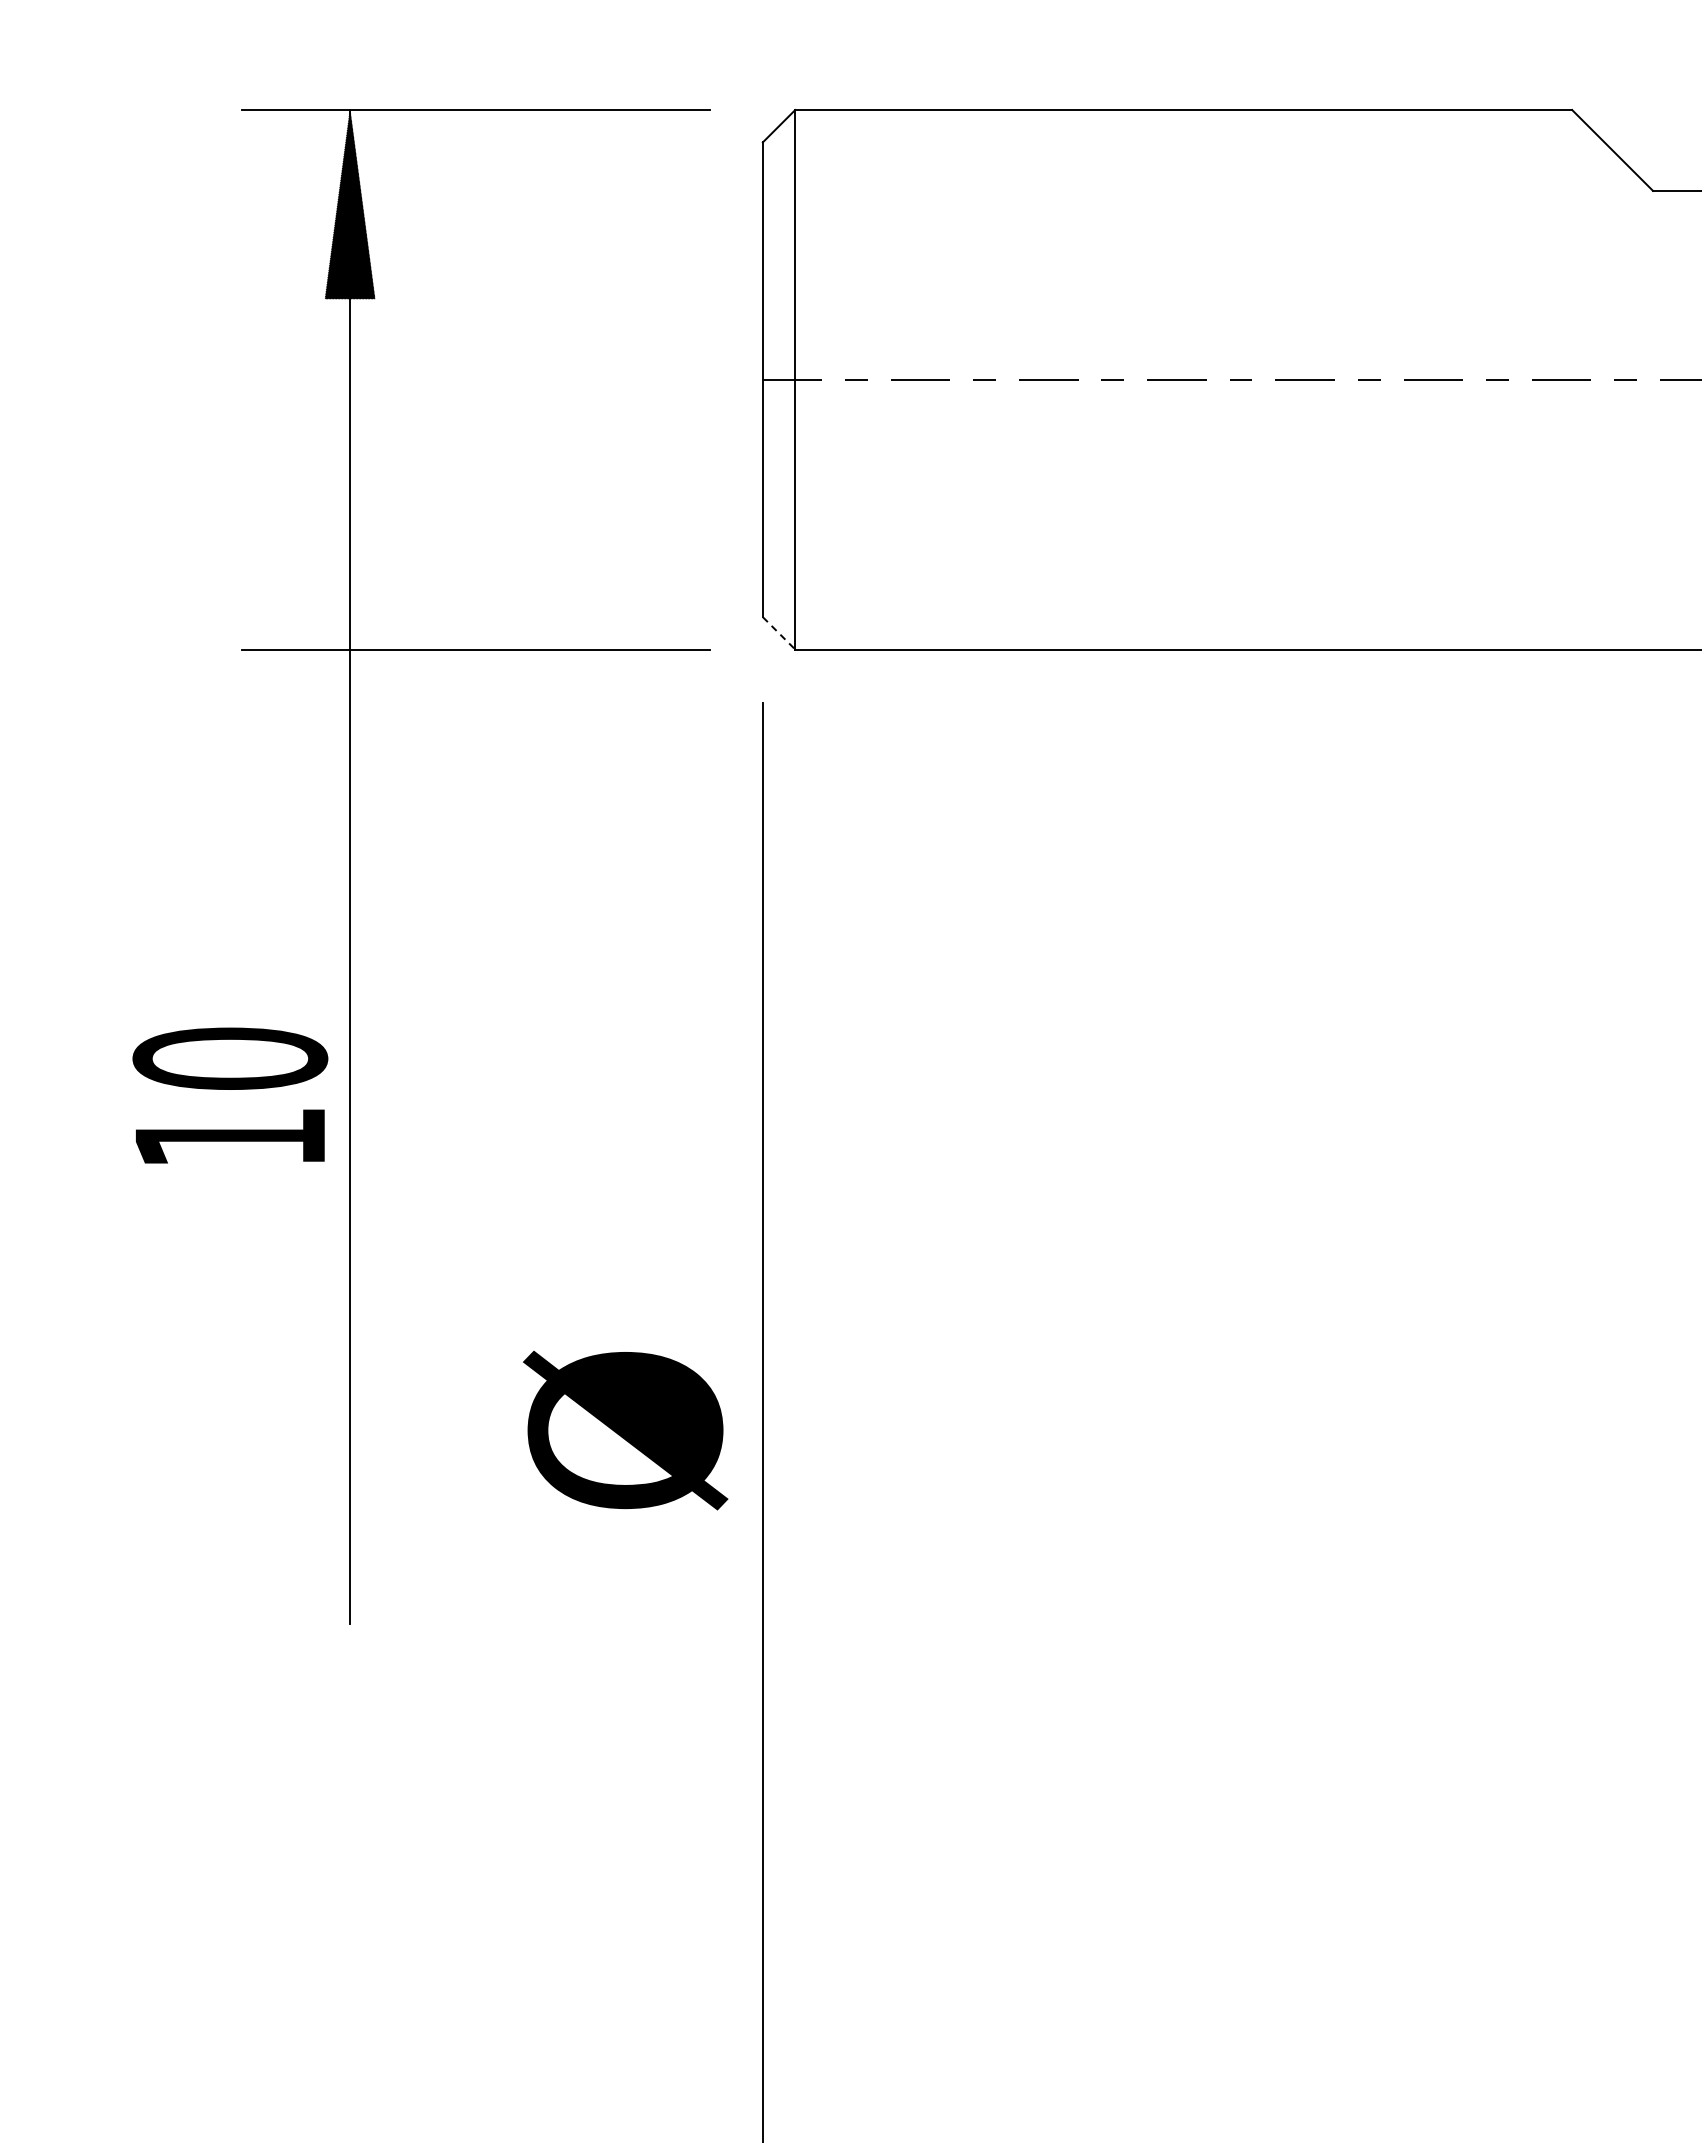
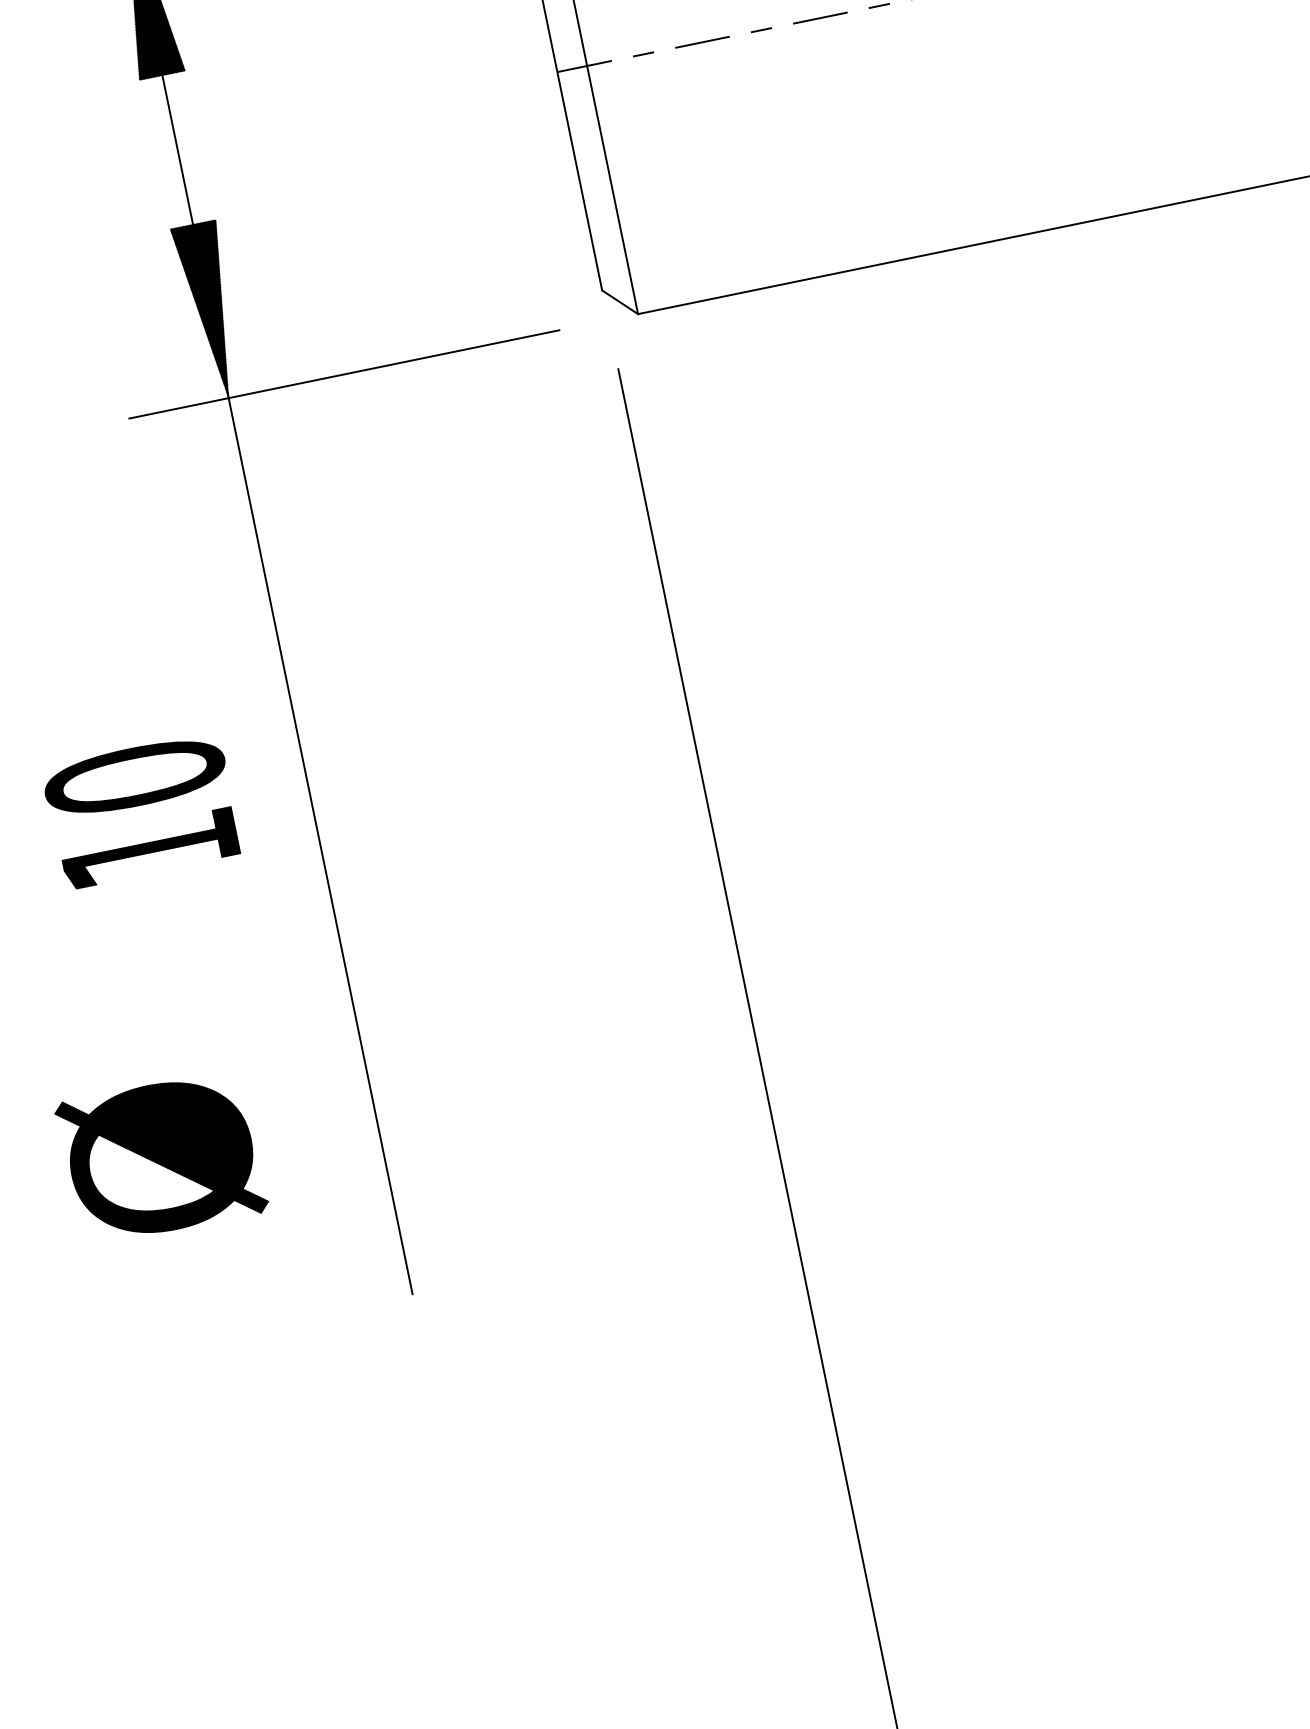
hatch: (349, 554) -> (210, 310), added
line: (779, 633) -> (620, 302), dashed -> solid
text: (230, 1095) -> (142, 810), moved
text: (625, 1430) -> (161, 1157), moved

